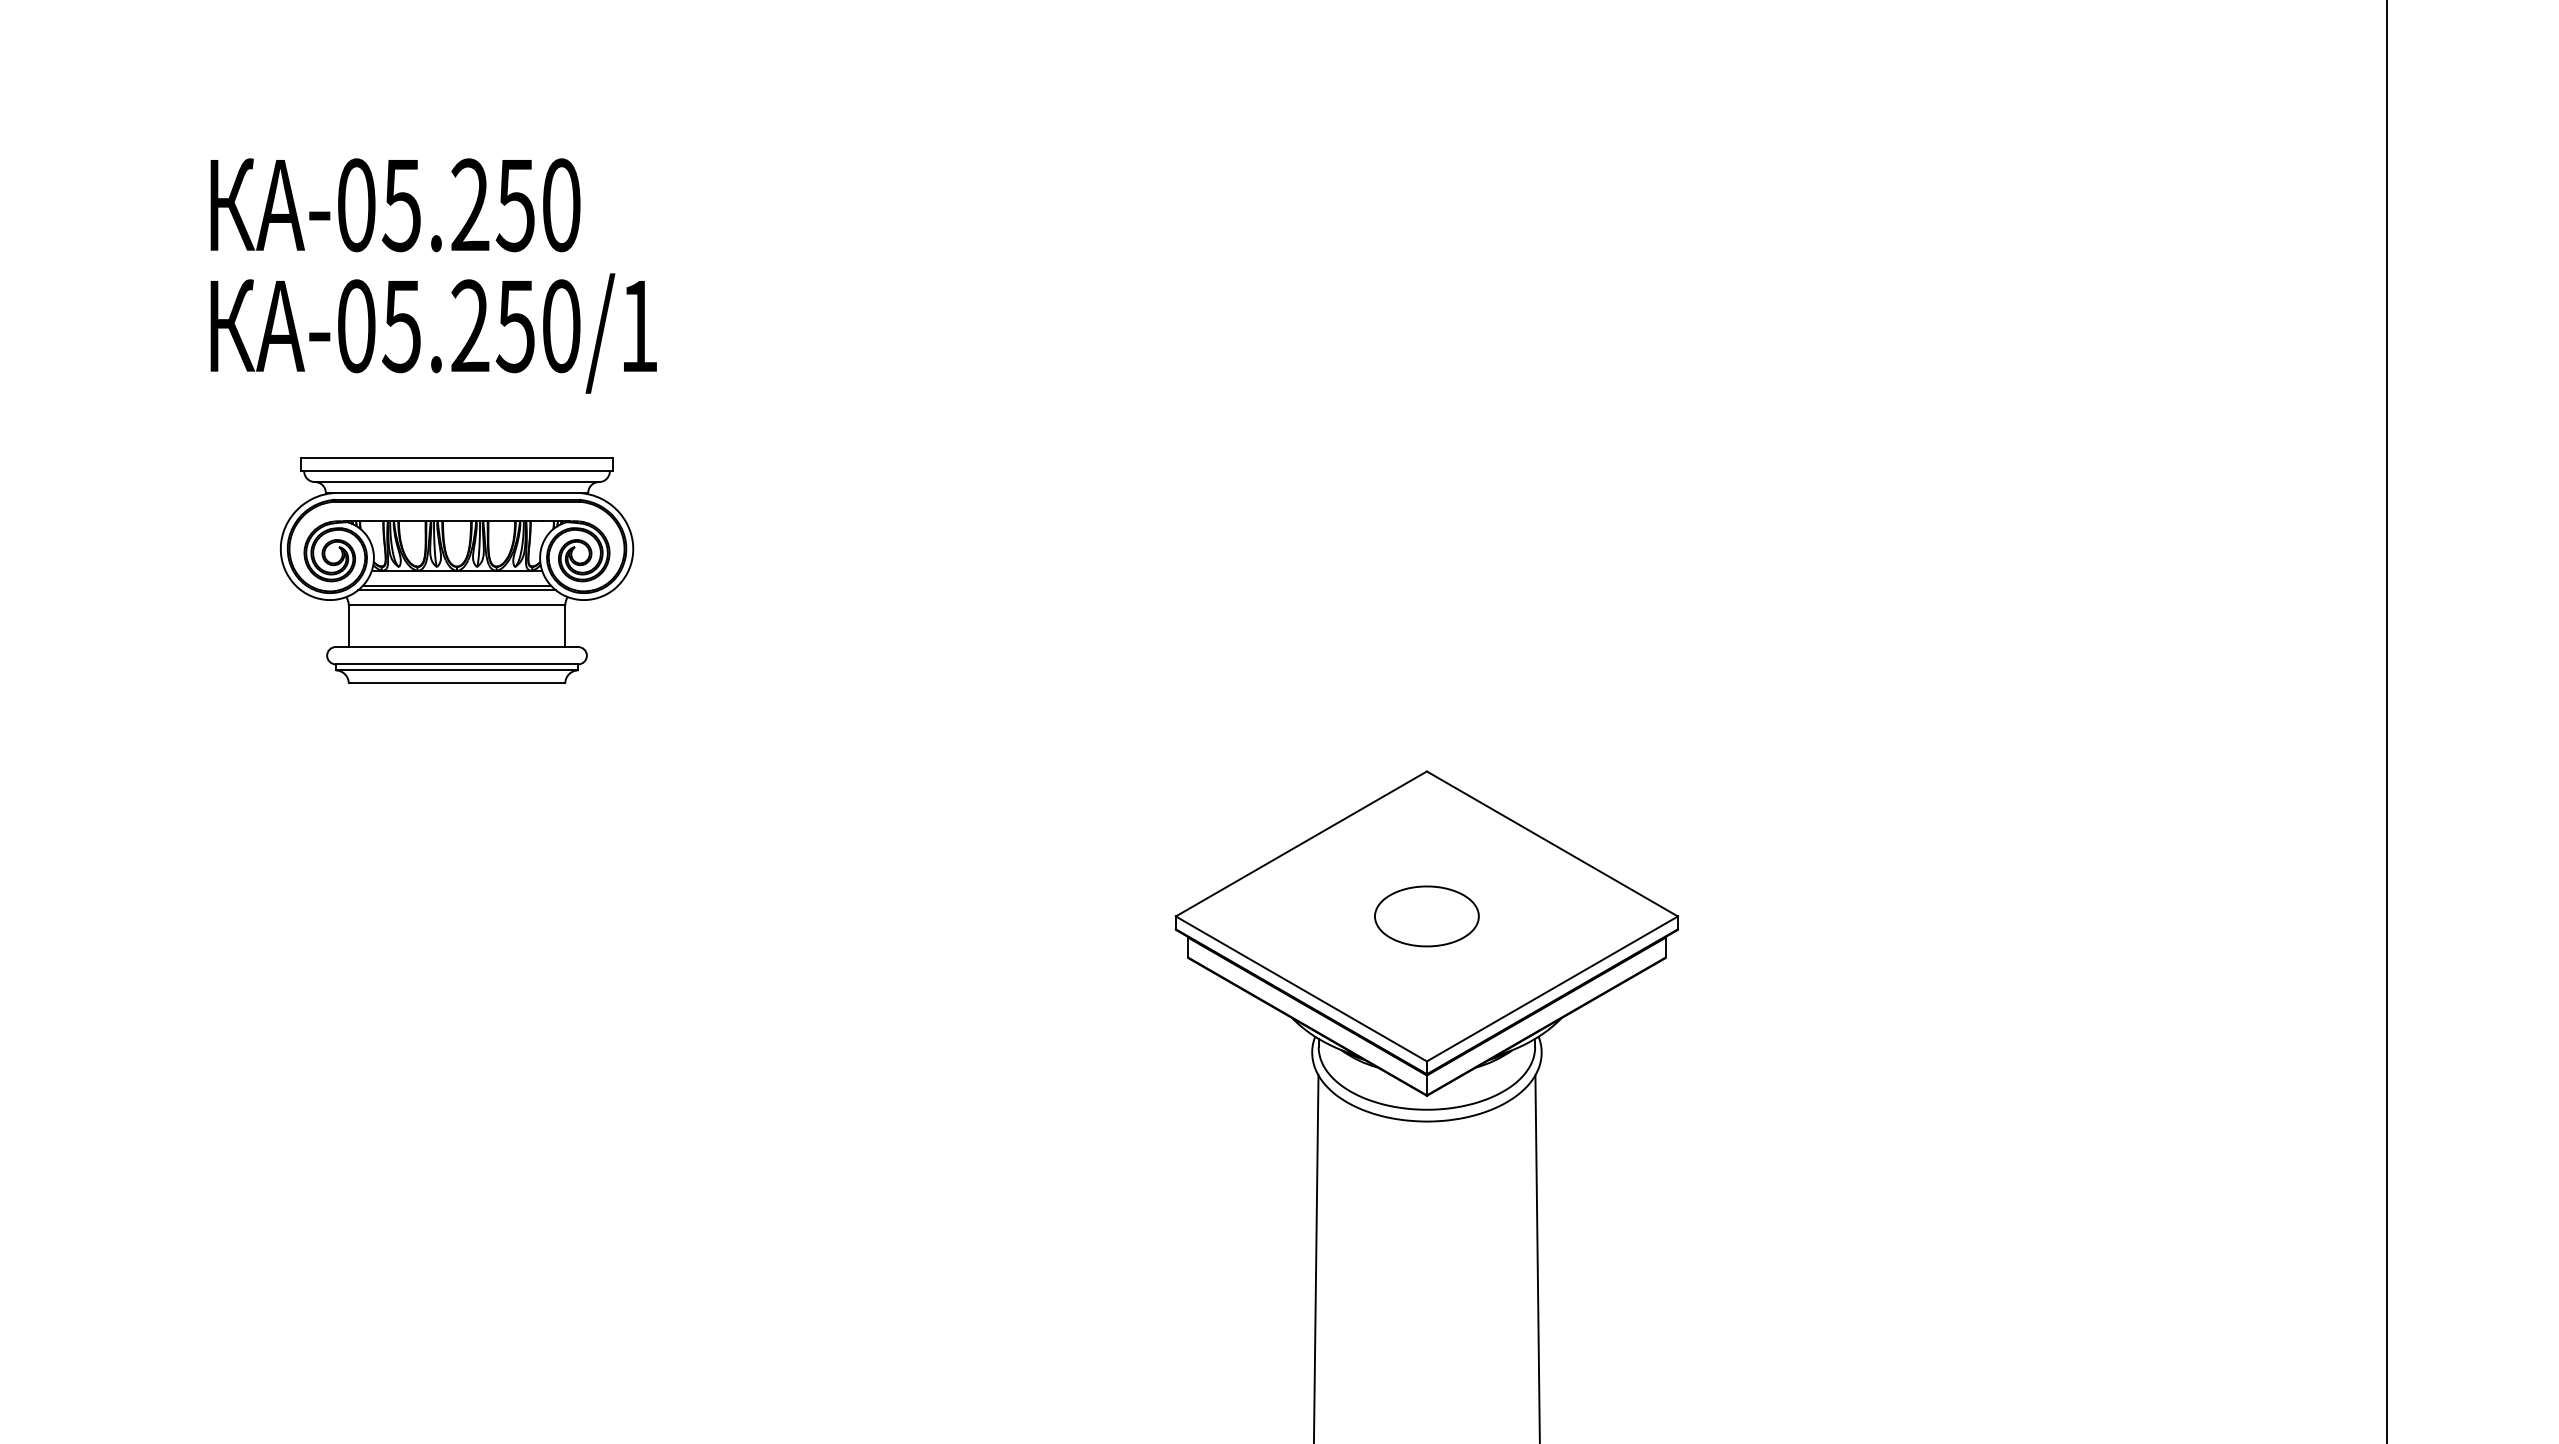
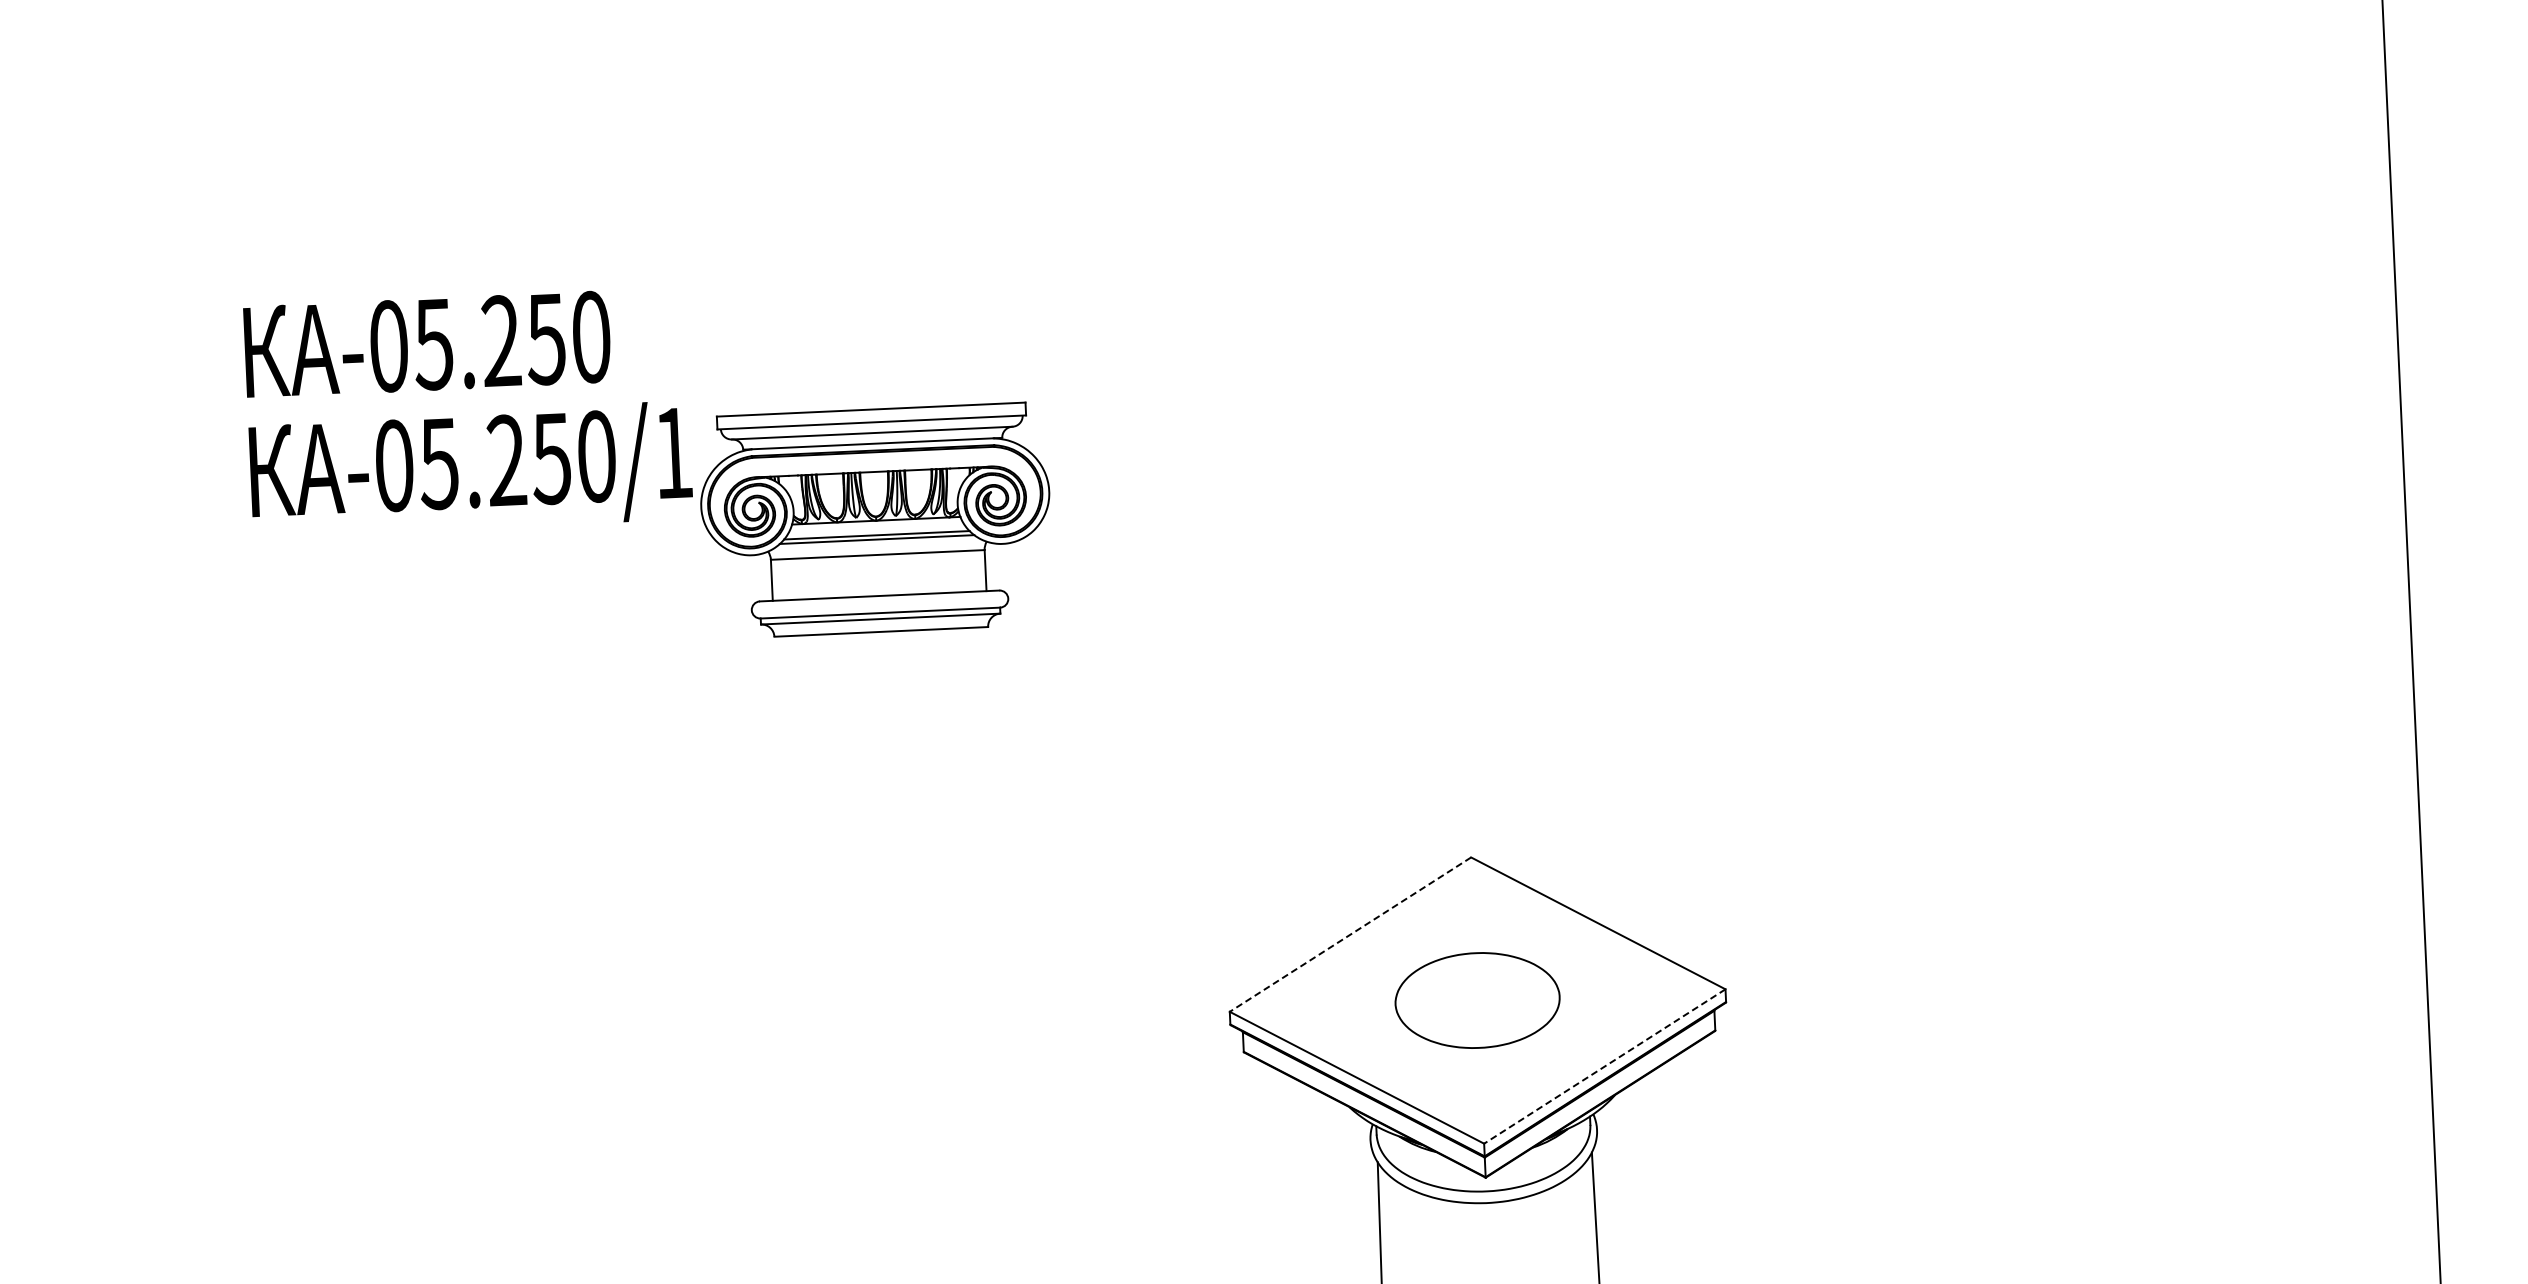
part: (456, 570) -> (875, 520), moved
line: (1301, 843) -> (1350, 934), solid -> dashed
part: (1426, 916) -> (1477, 1000), size x1.6
line: (1552, 988) -> (1604, 1066), solid -> dashed

